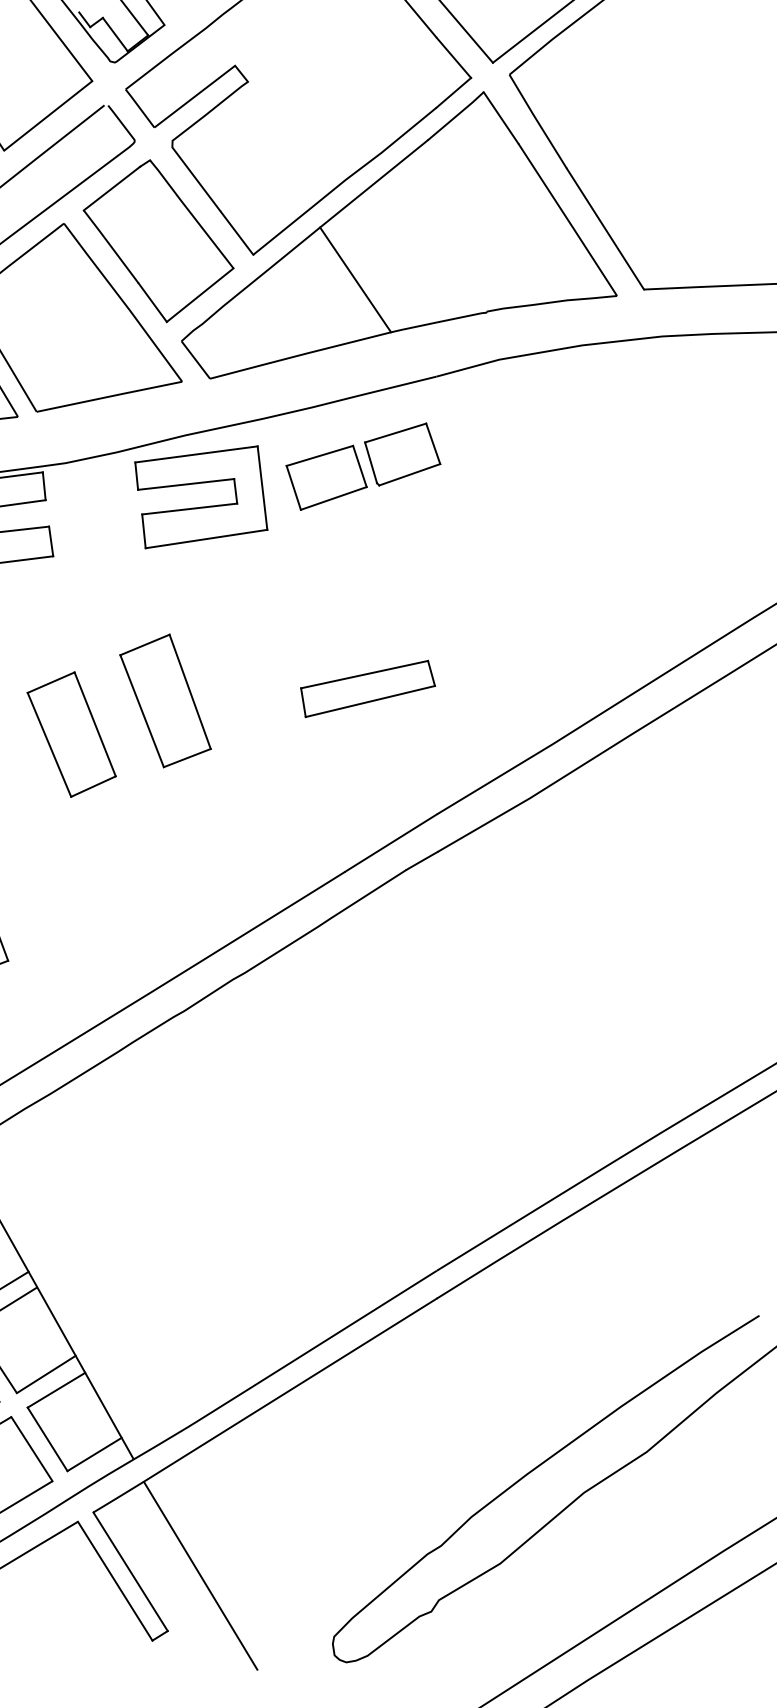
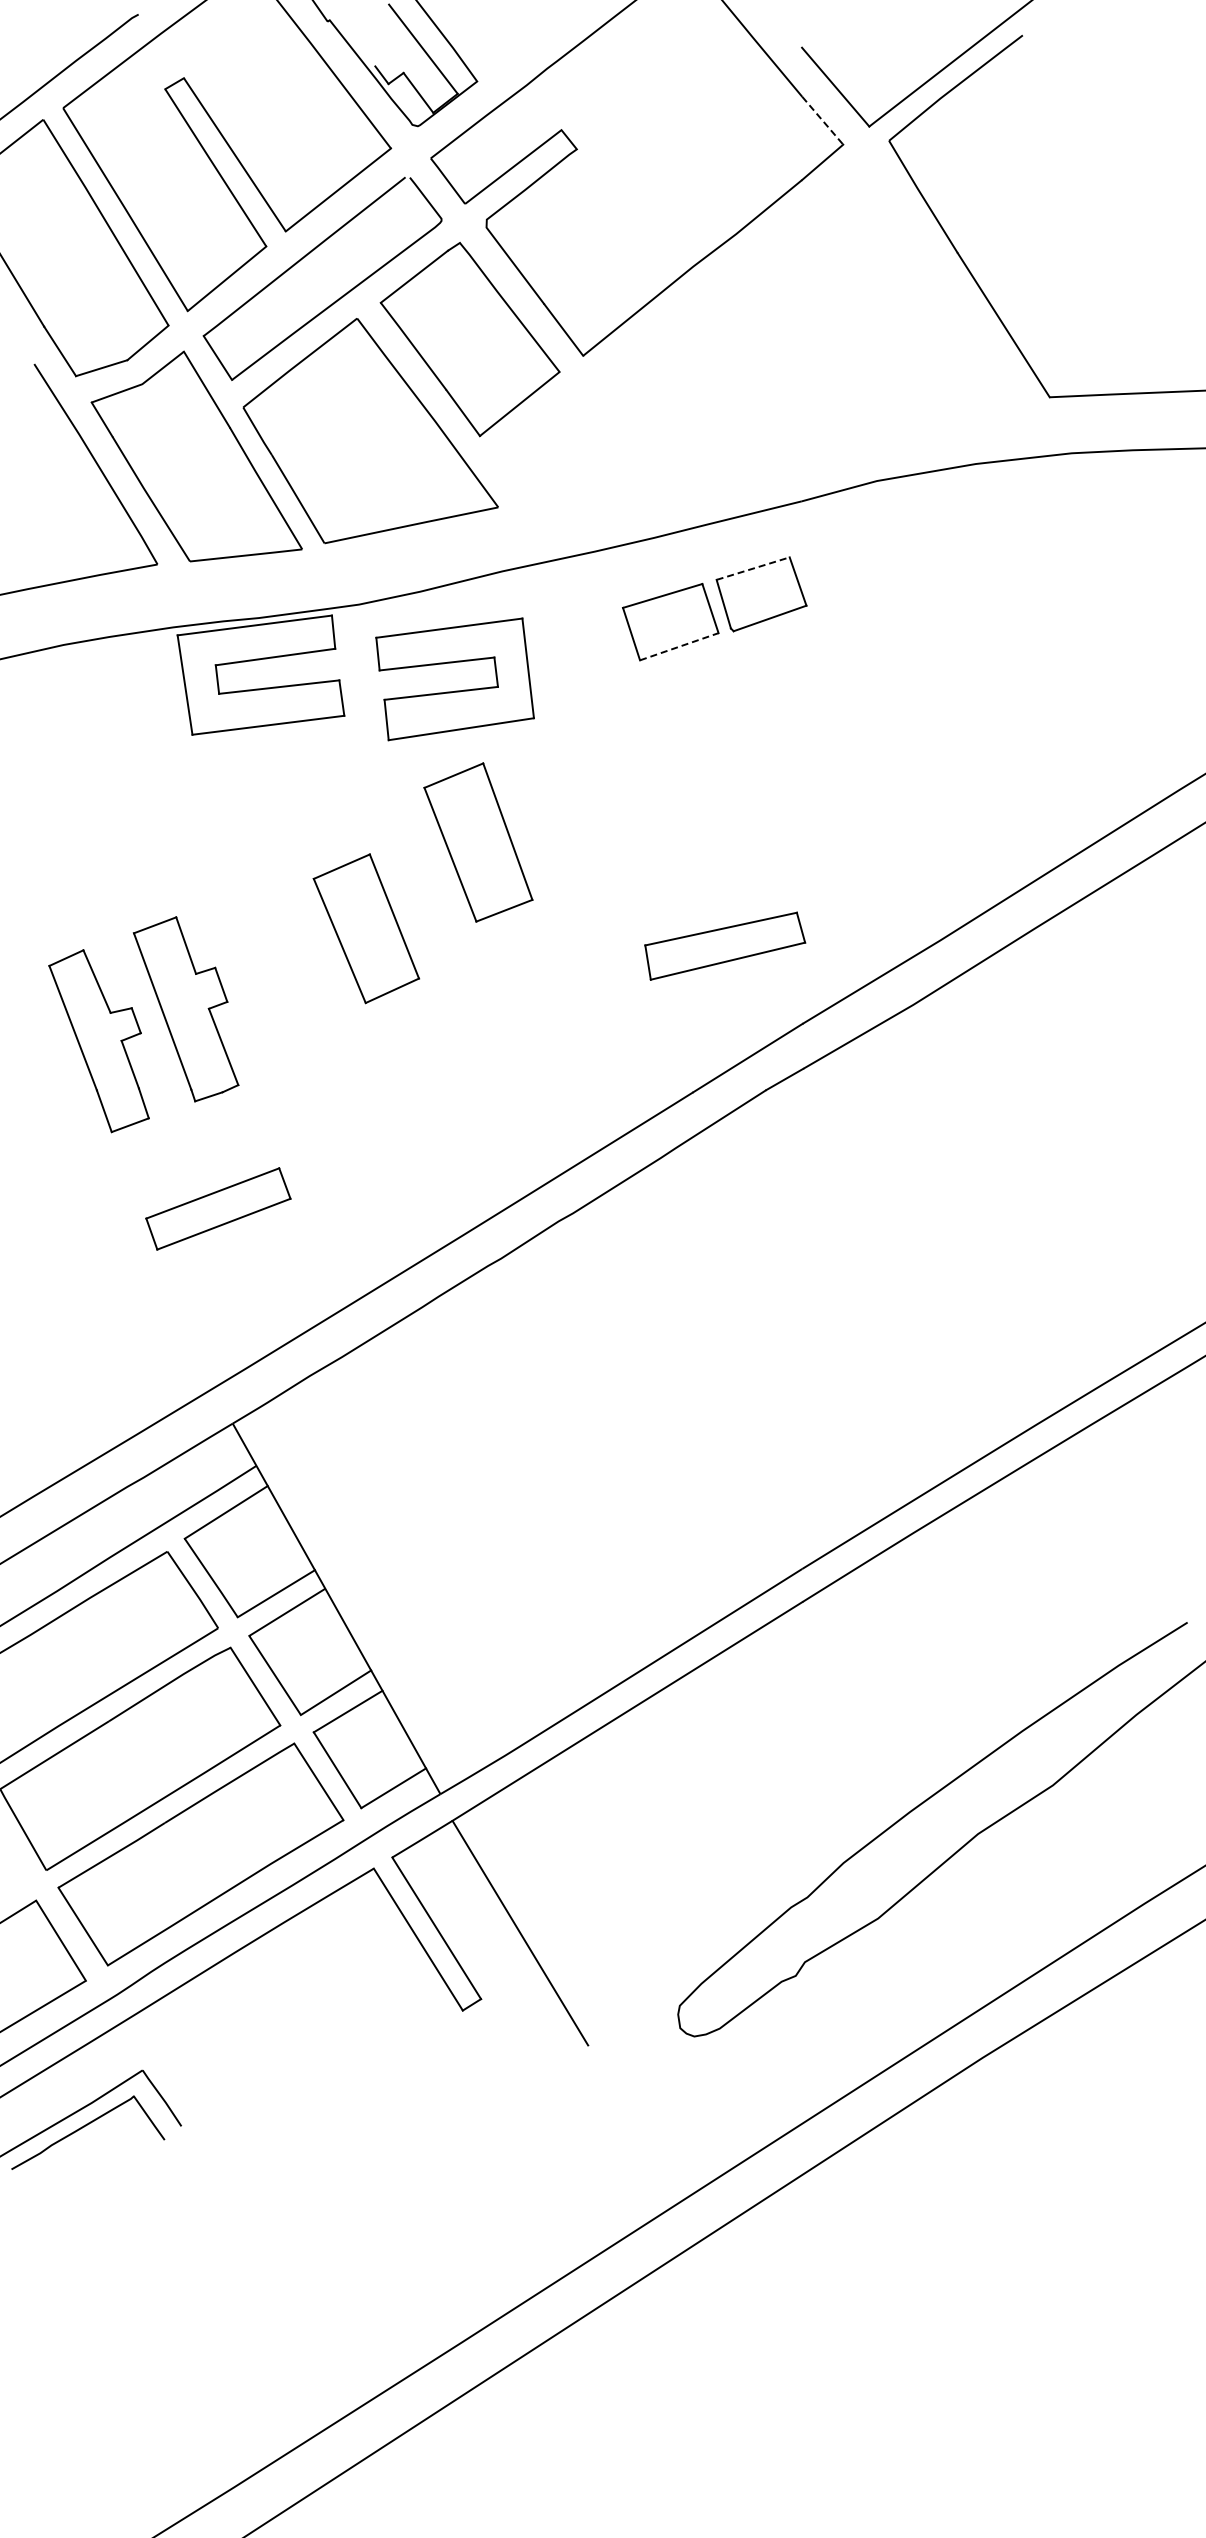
line: (454, 58) -> (823, 121), solid -> dashed
part: (399, 235) -> (757, 332), removed
line: (395, 432) -> (753, 568), solid -> dashed
line: (333, 498) -> (679, 646), solid -> dashed
part: (201, 506) -> (455, 690), moved
part: (368, 688) -> (725, 945), moved
part: (165, 700) -> (478, 842), moved

